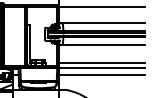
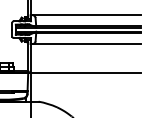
line: (101, 63) -> (85, 67), removed
line: (100, 75) -> (84, 83), removed

